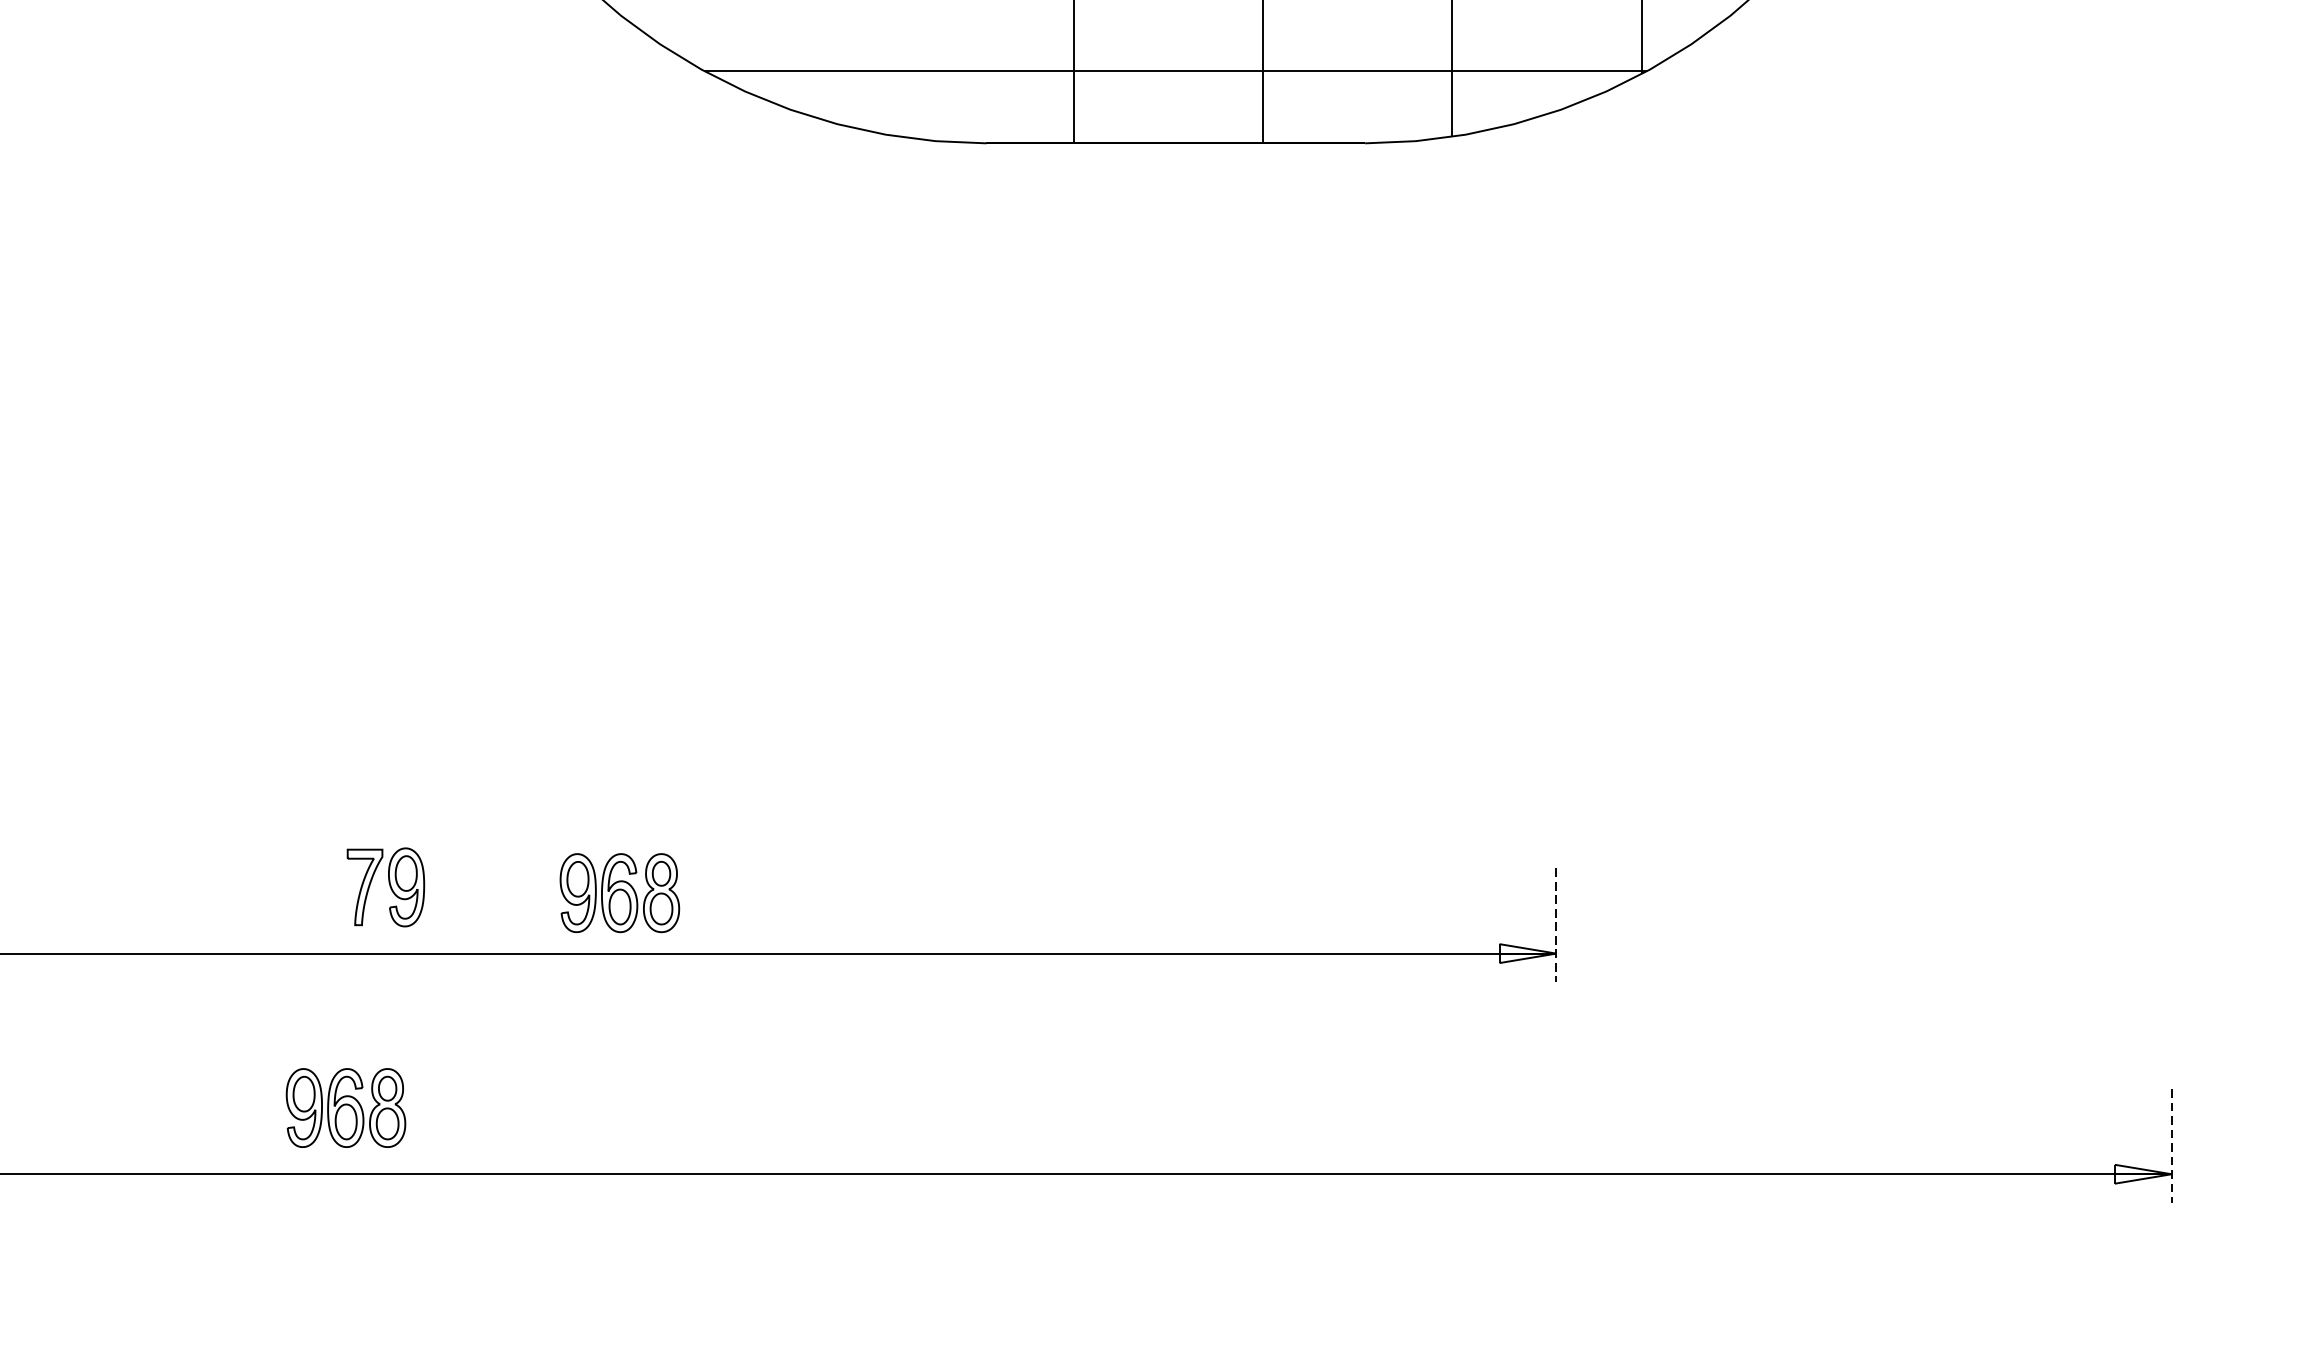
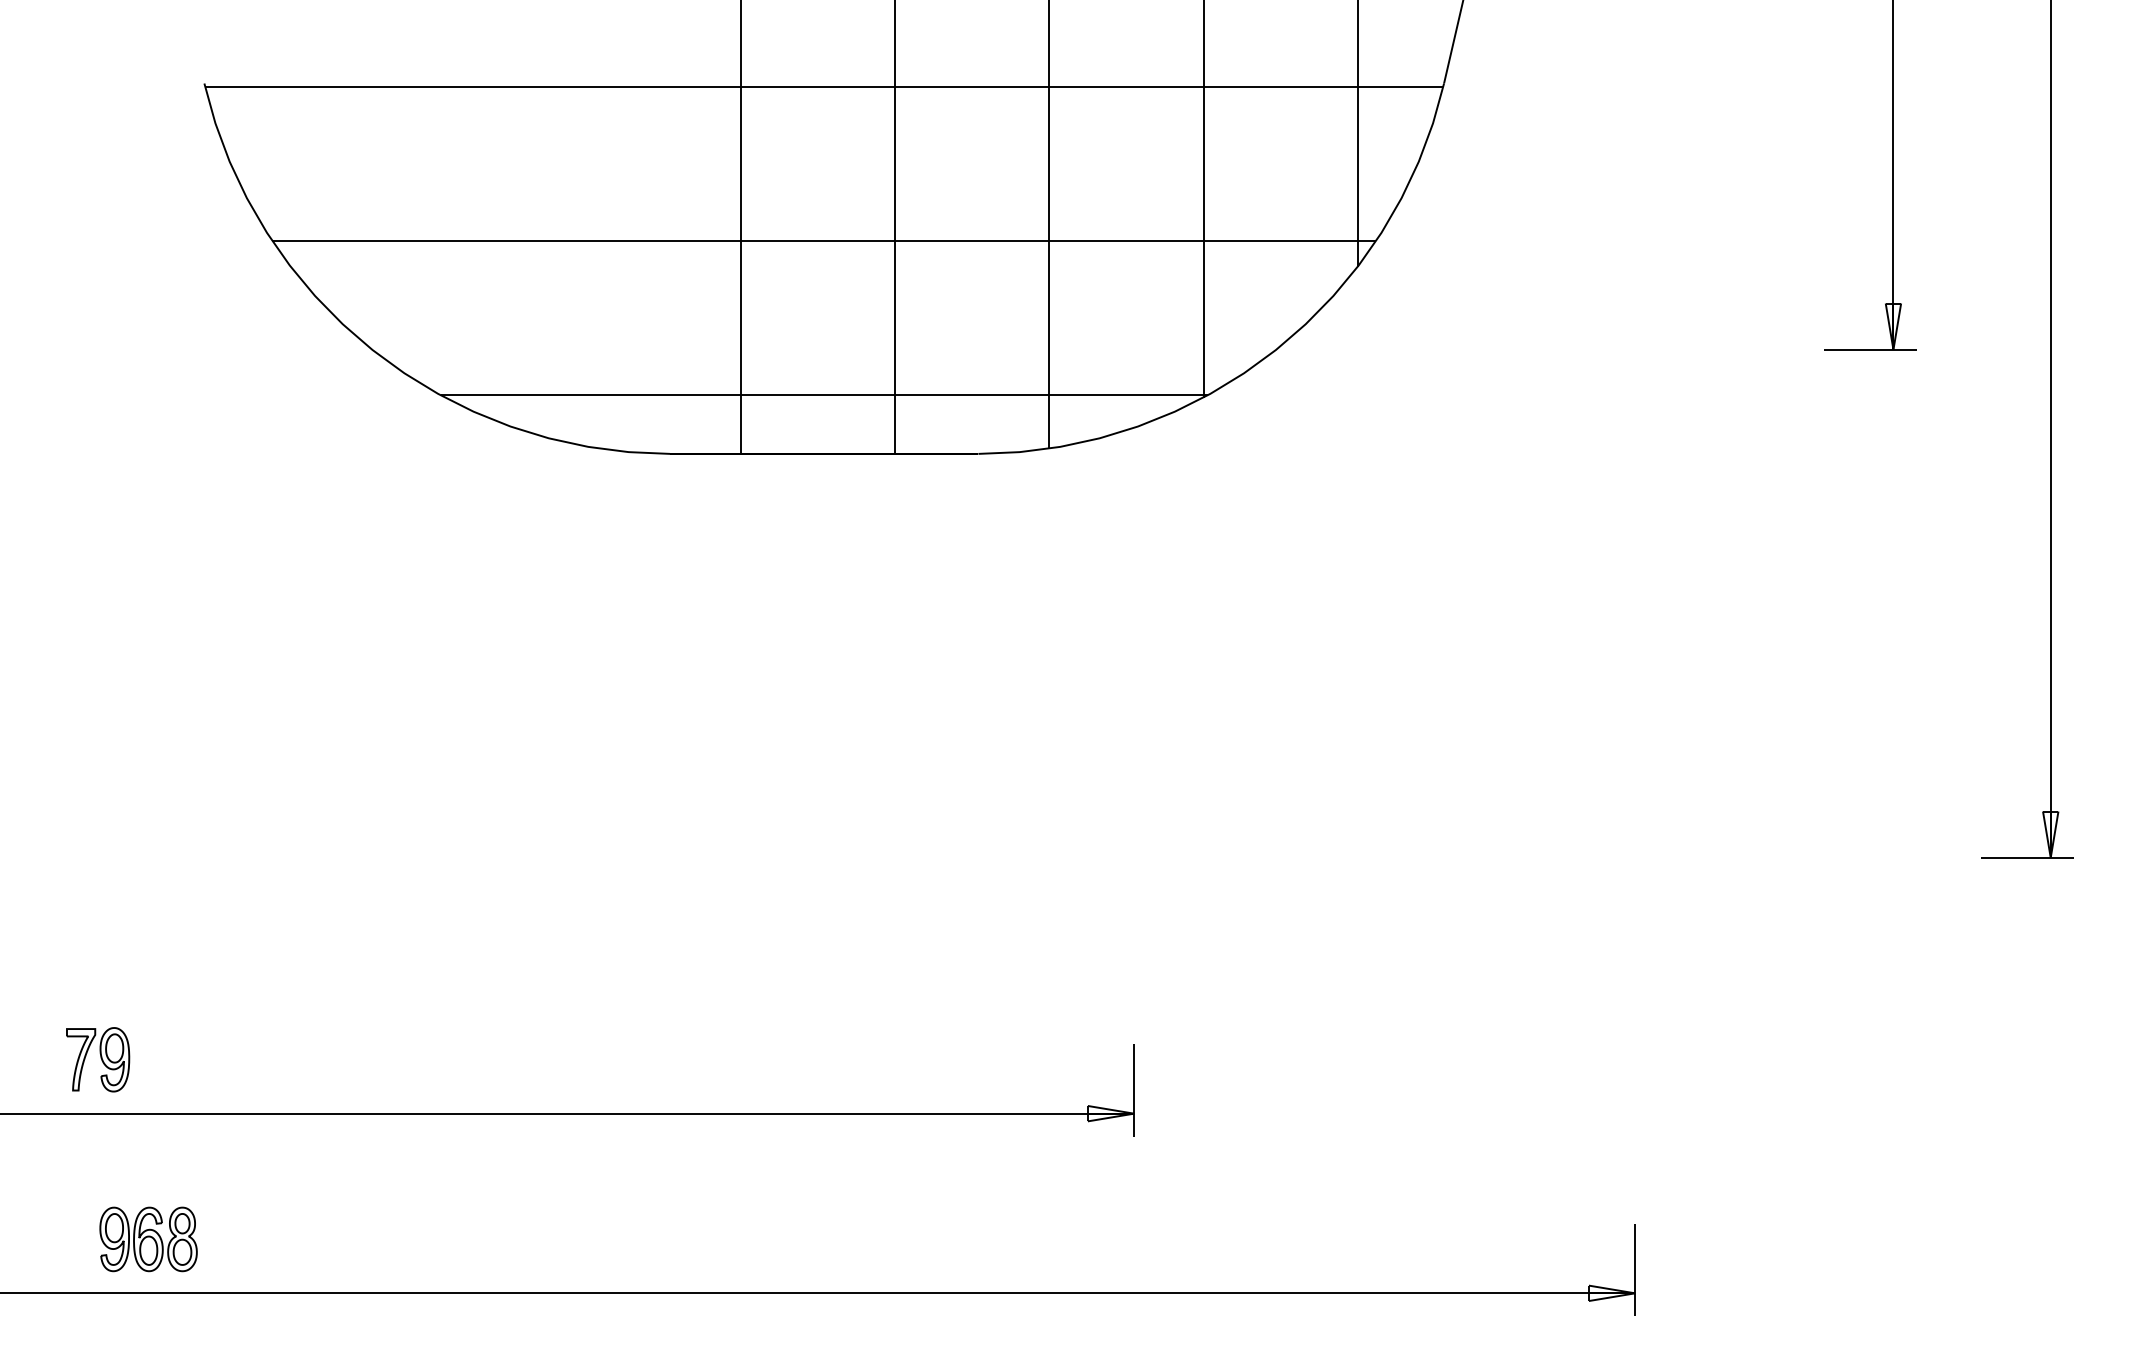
part: (386, 887) -> (98, 1059), moved
part: (619, 893) -> (371, 1064), removed
line: (1556, 926) -> (1134, 1091), dashed -> solid
line: (2172, 1146) -> (1635, 1270), dashed -> solid

